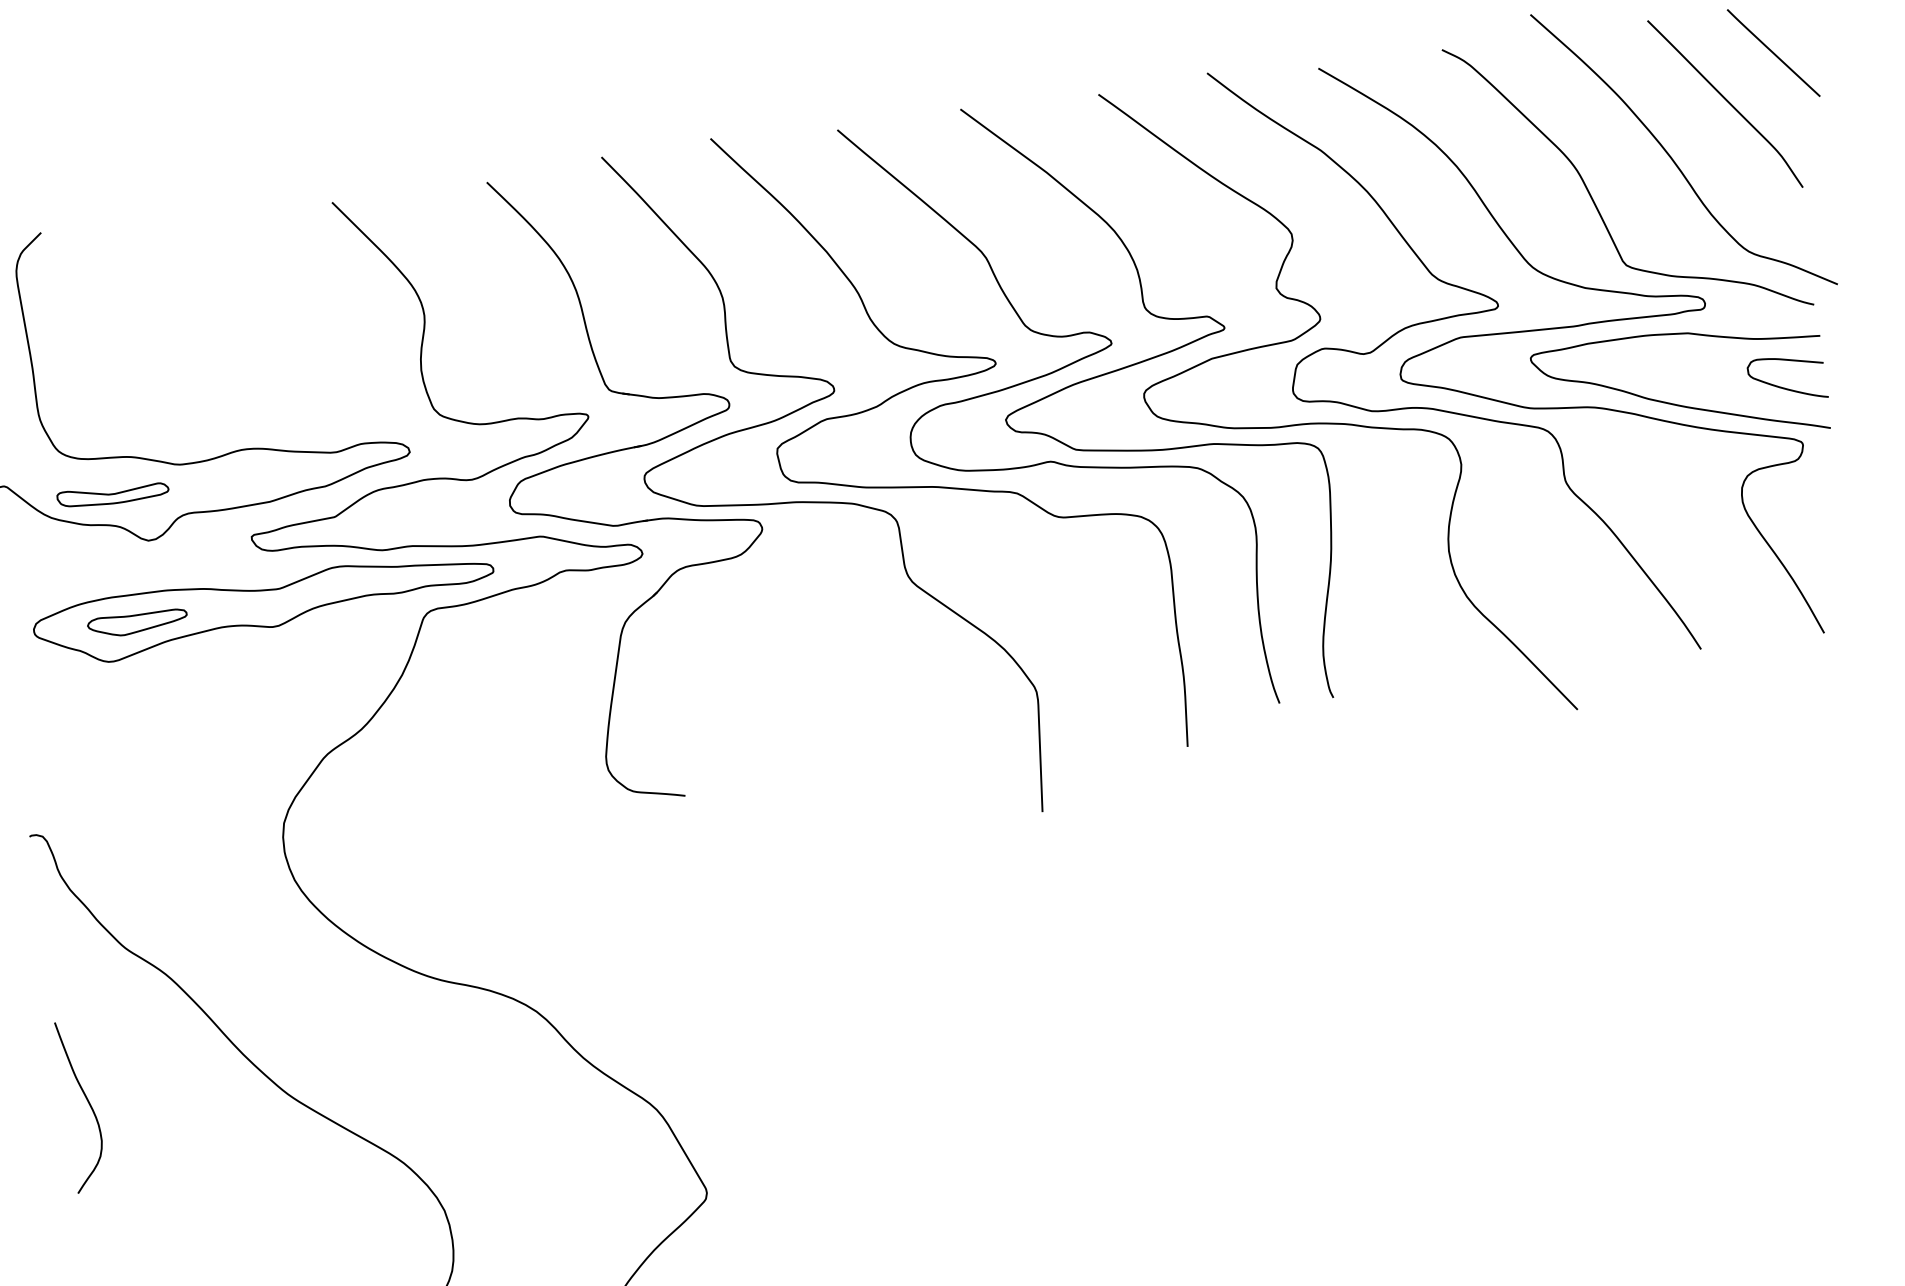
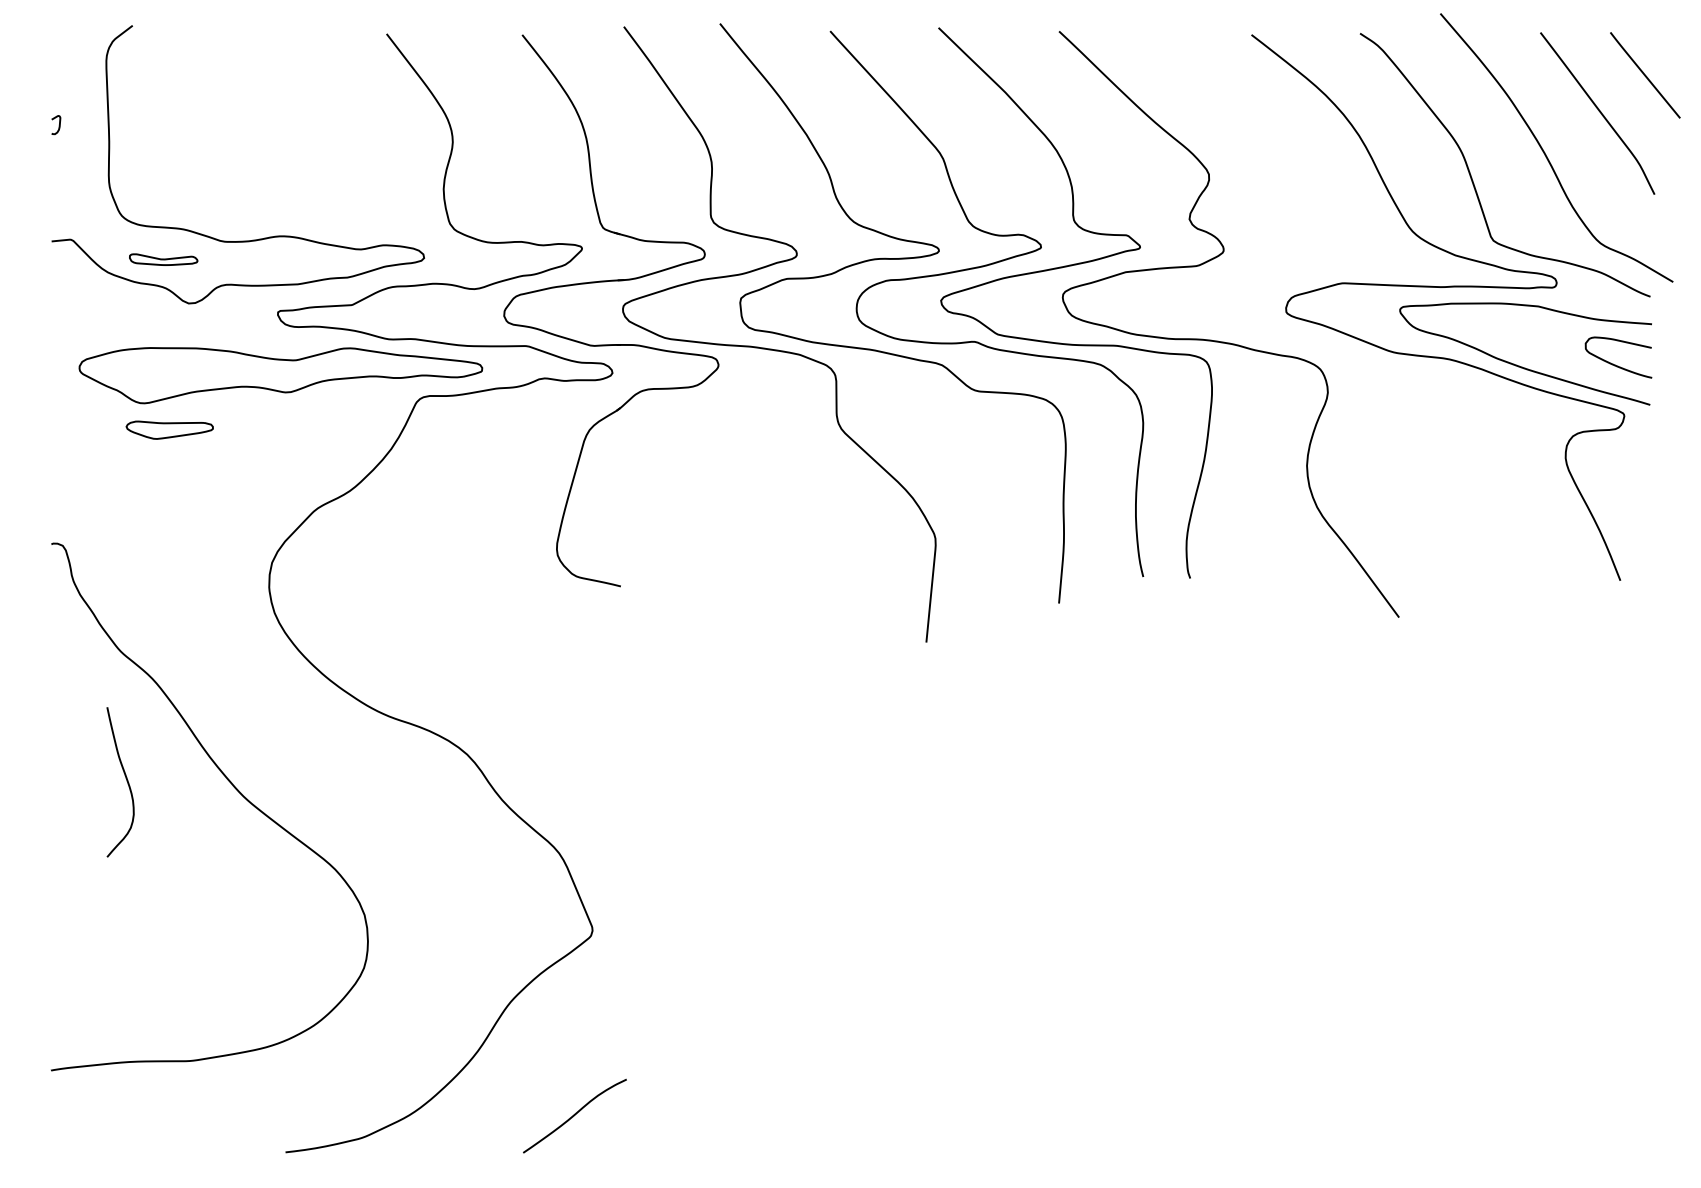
curve: (1442, 320) -> (1328, 266), removed
part: (112, 494) -> (163, 259), size x0.7
part: (137, 622) -> (169, 429), moved
curve: (88, 1104) -> (126, 781), moved

